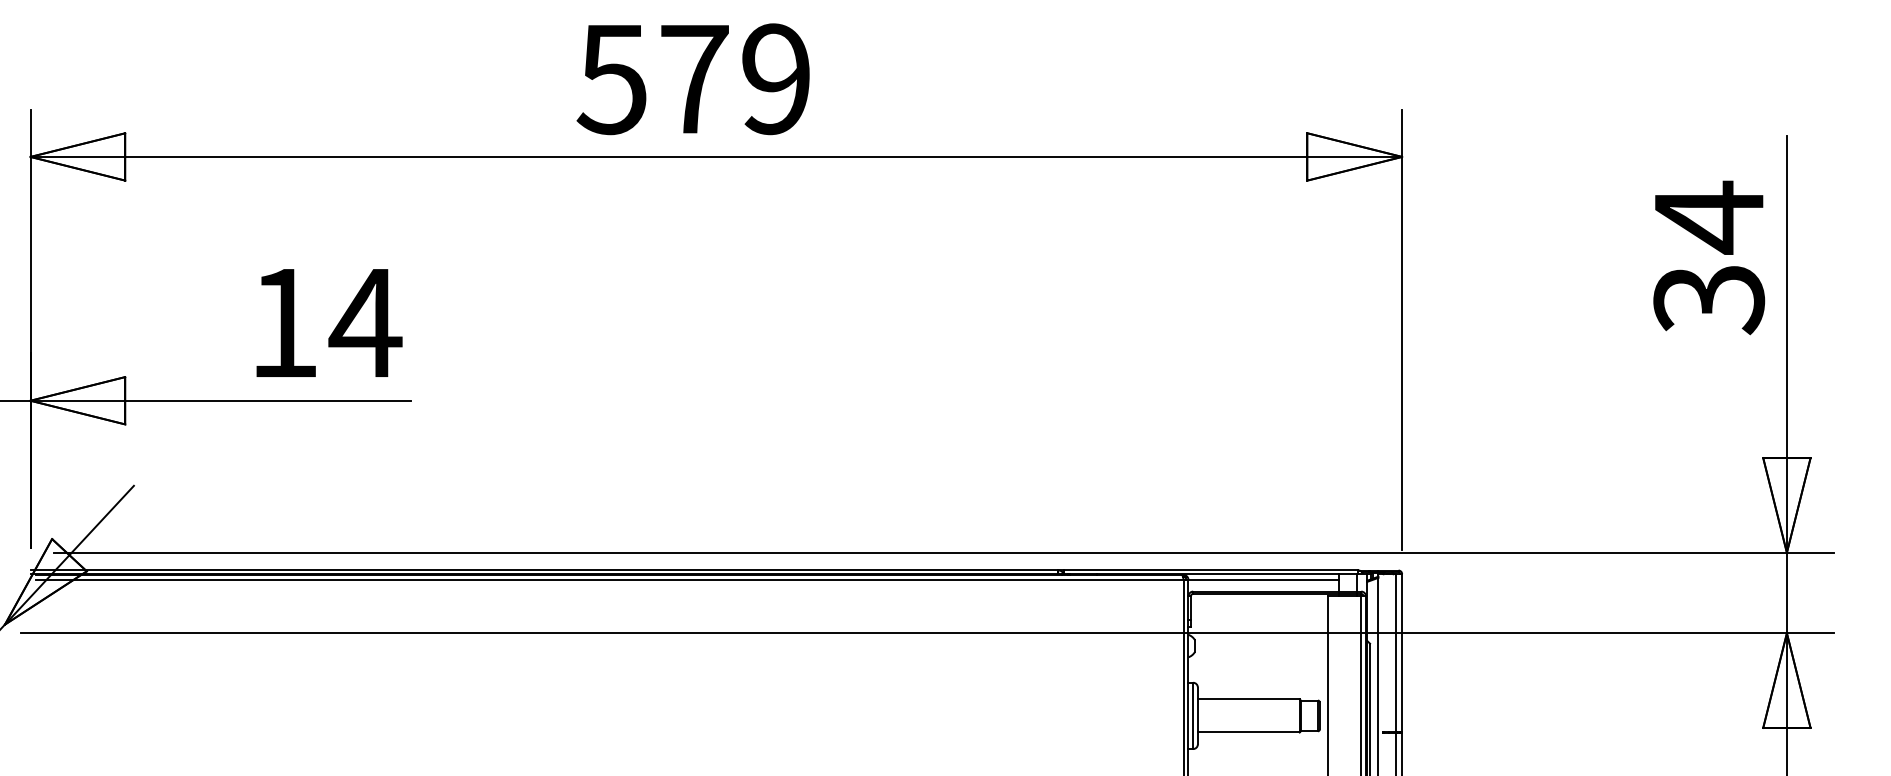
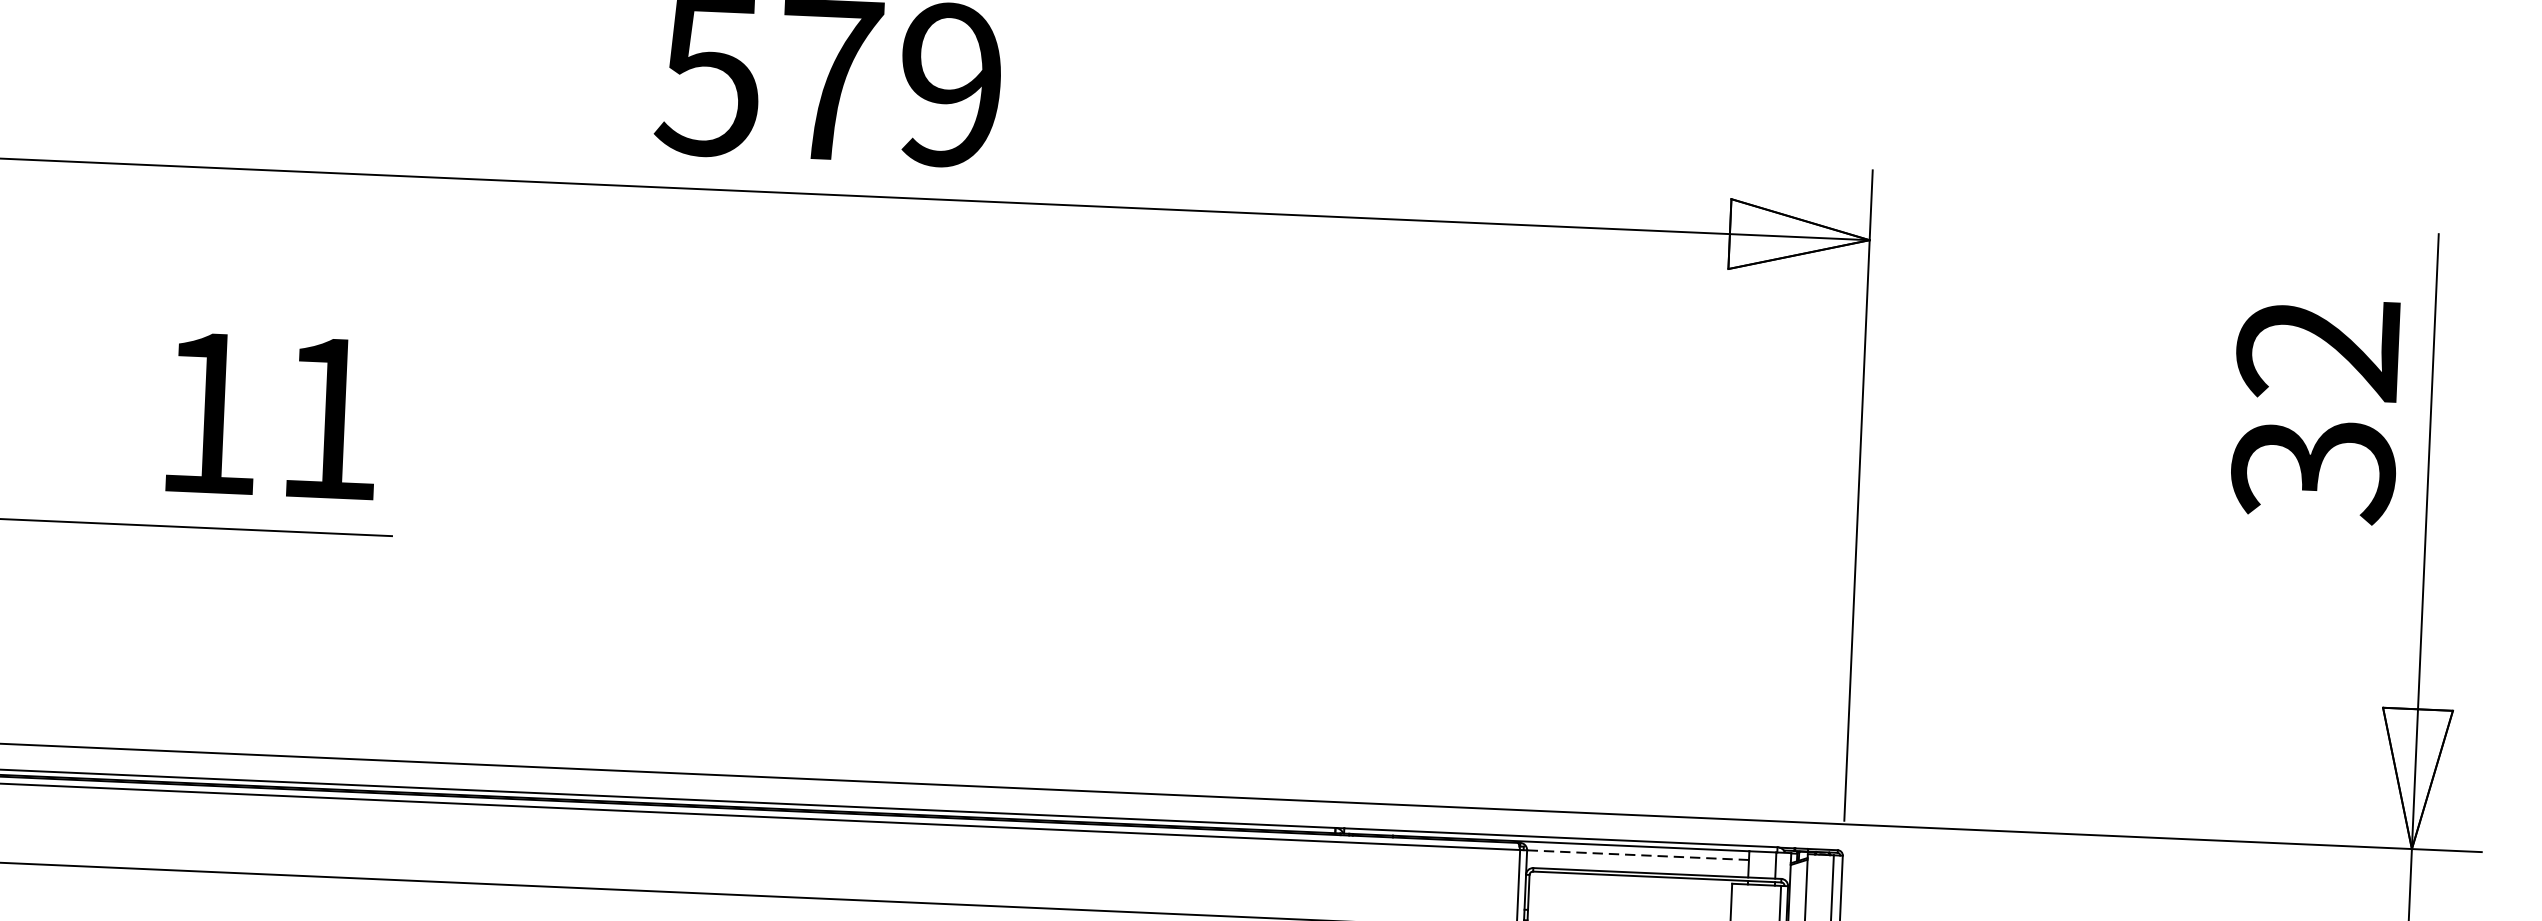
text: (1708, 217) -> (2317, 349), 34 -> 32
text: (365, 322) -> (329, 417), 14 -> 11
line: (1263, 579) -> (1637, 854), solid -> dashed

